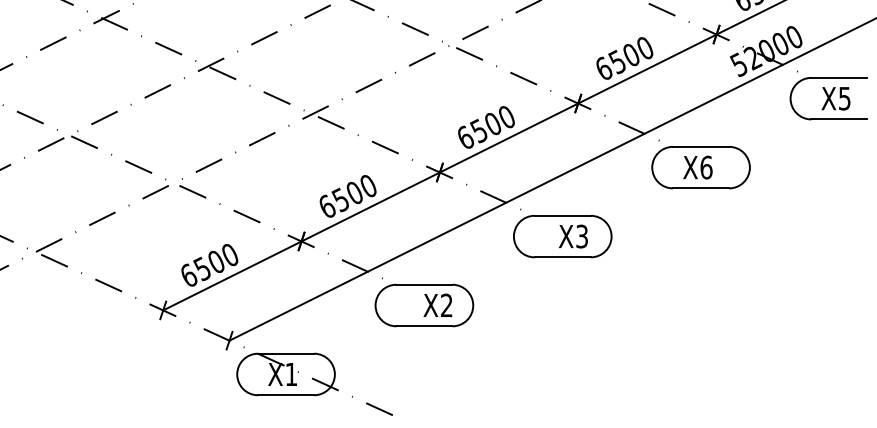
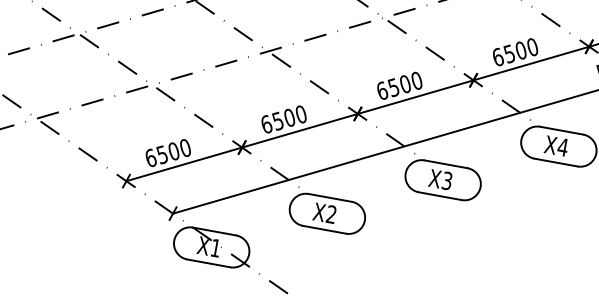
text: (706, 167) -> (563, 147), X6 -> X4
text: (573, 236) -> (440, 179), moved
text: (437, 304) -> (324, 212), moved

